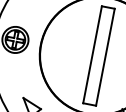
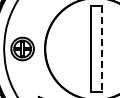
line: (104, 57) -> (101, 49), solid -> dashed

